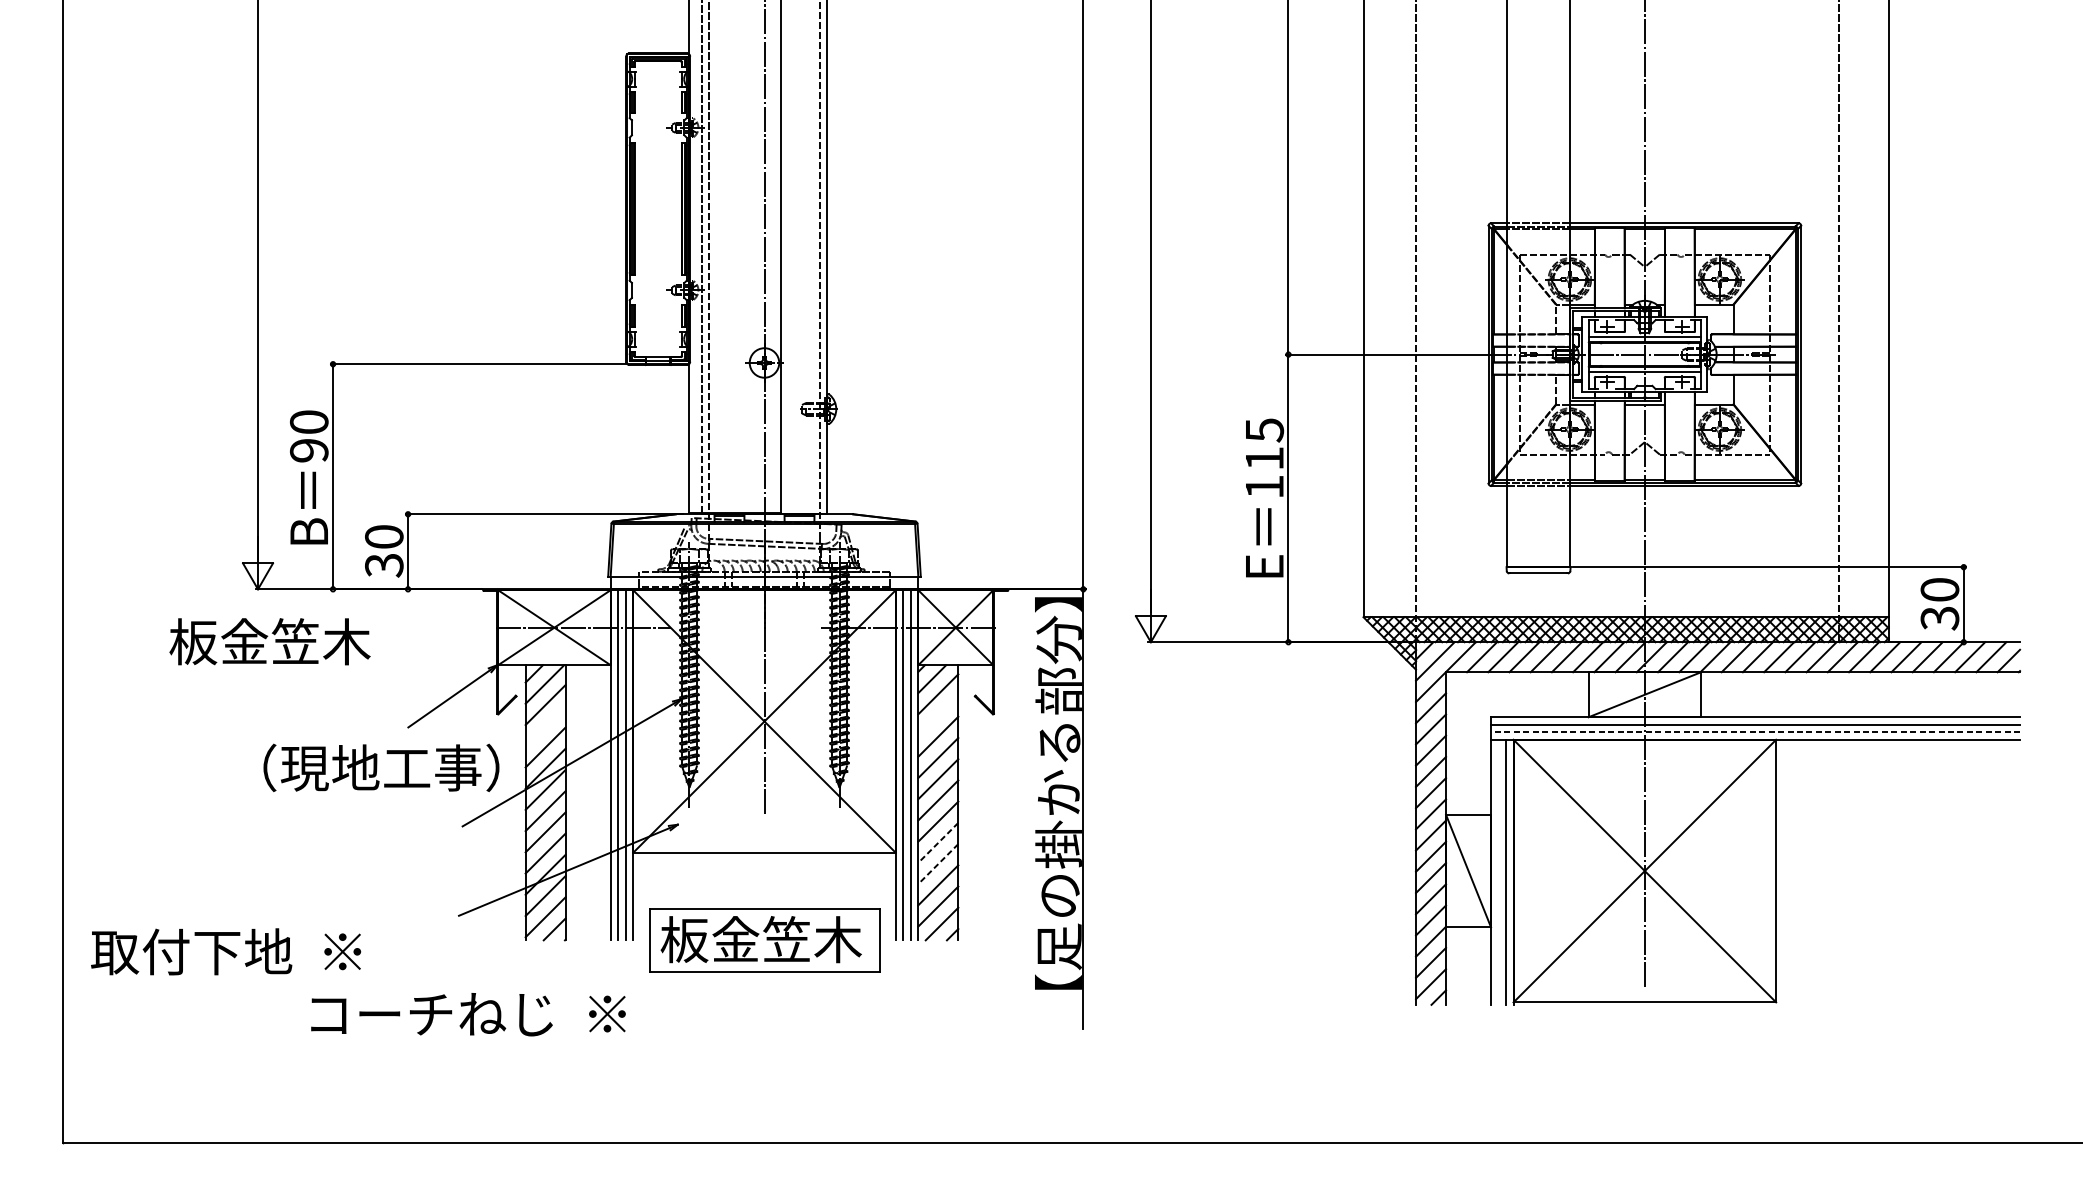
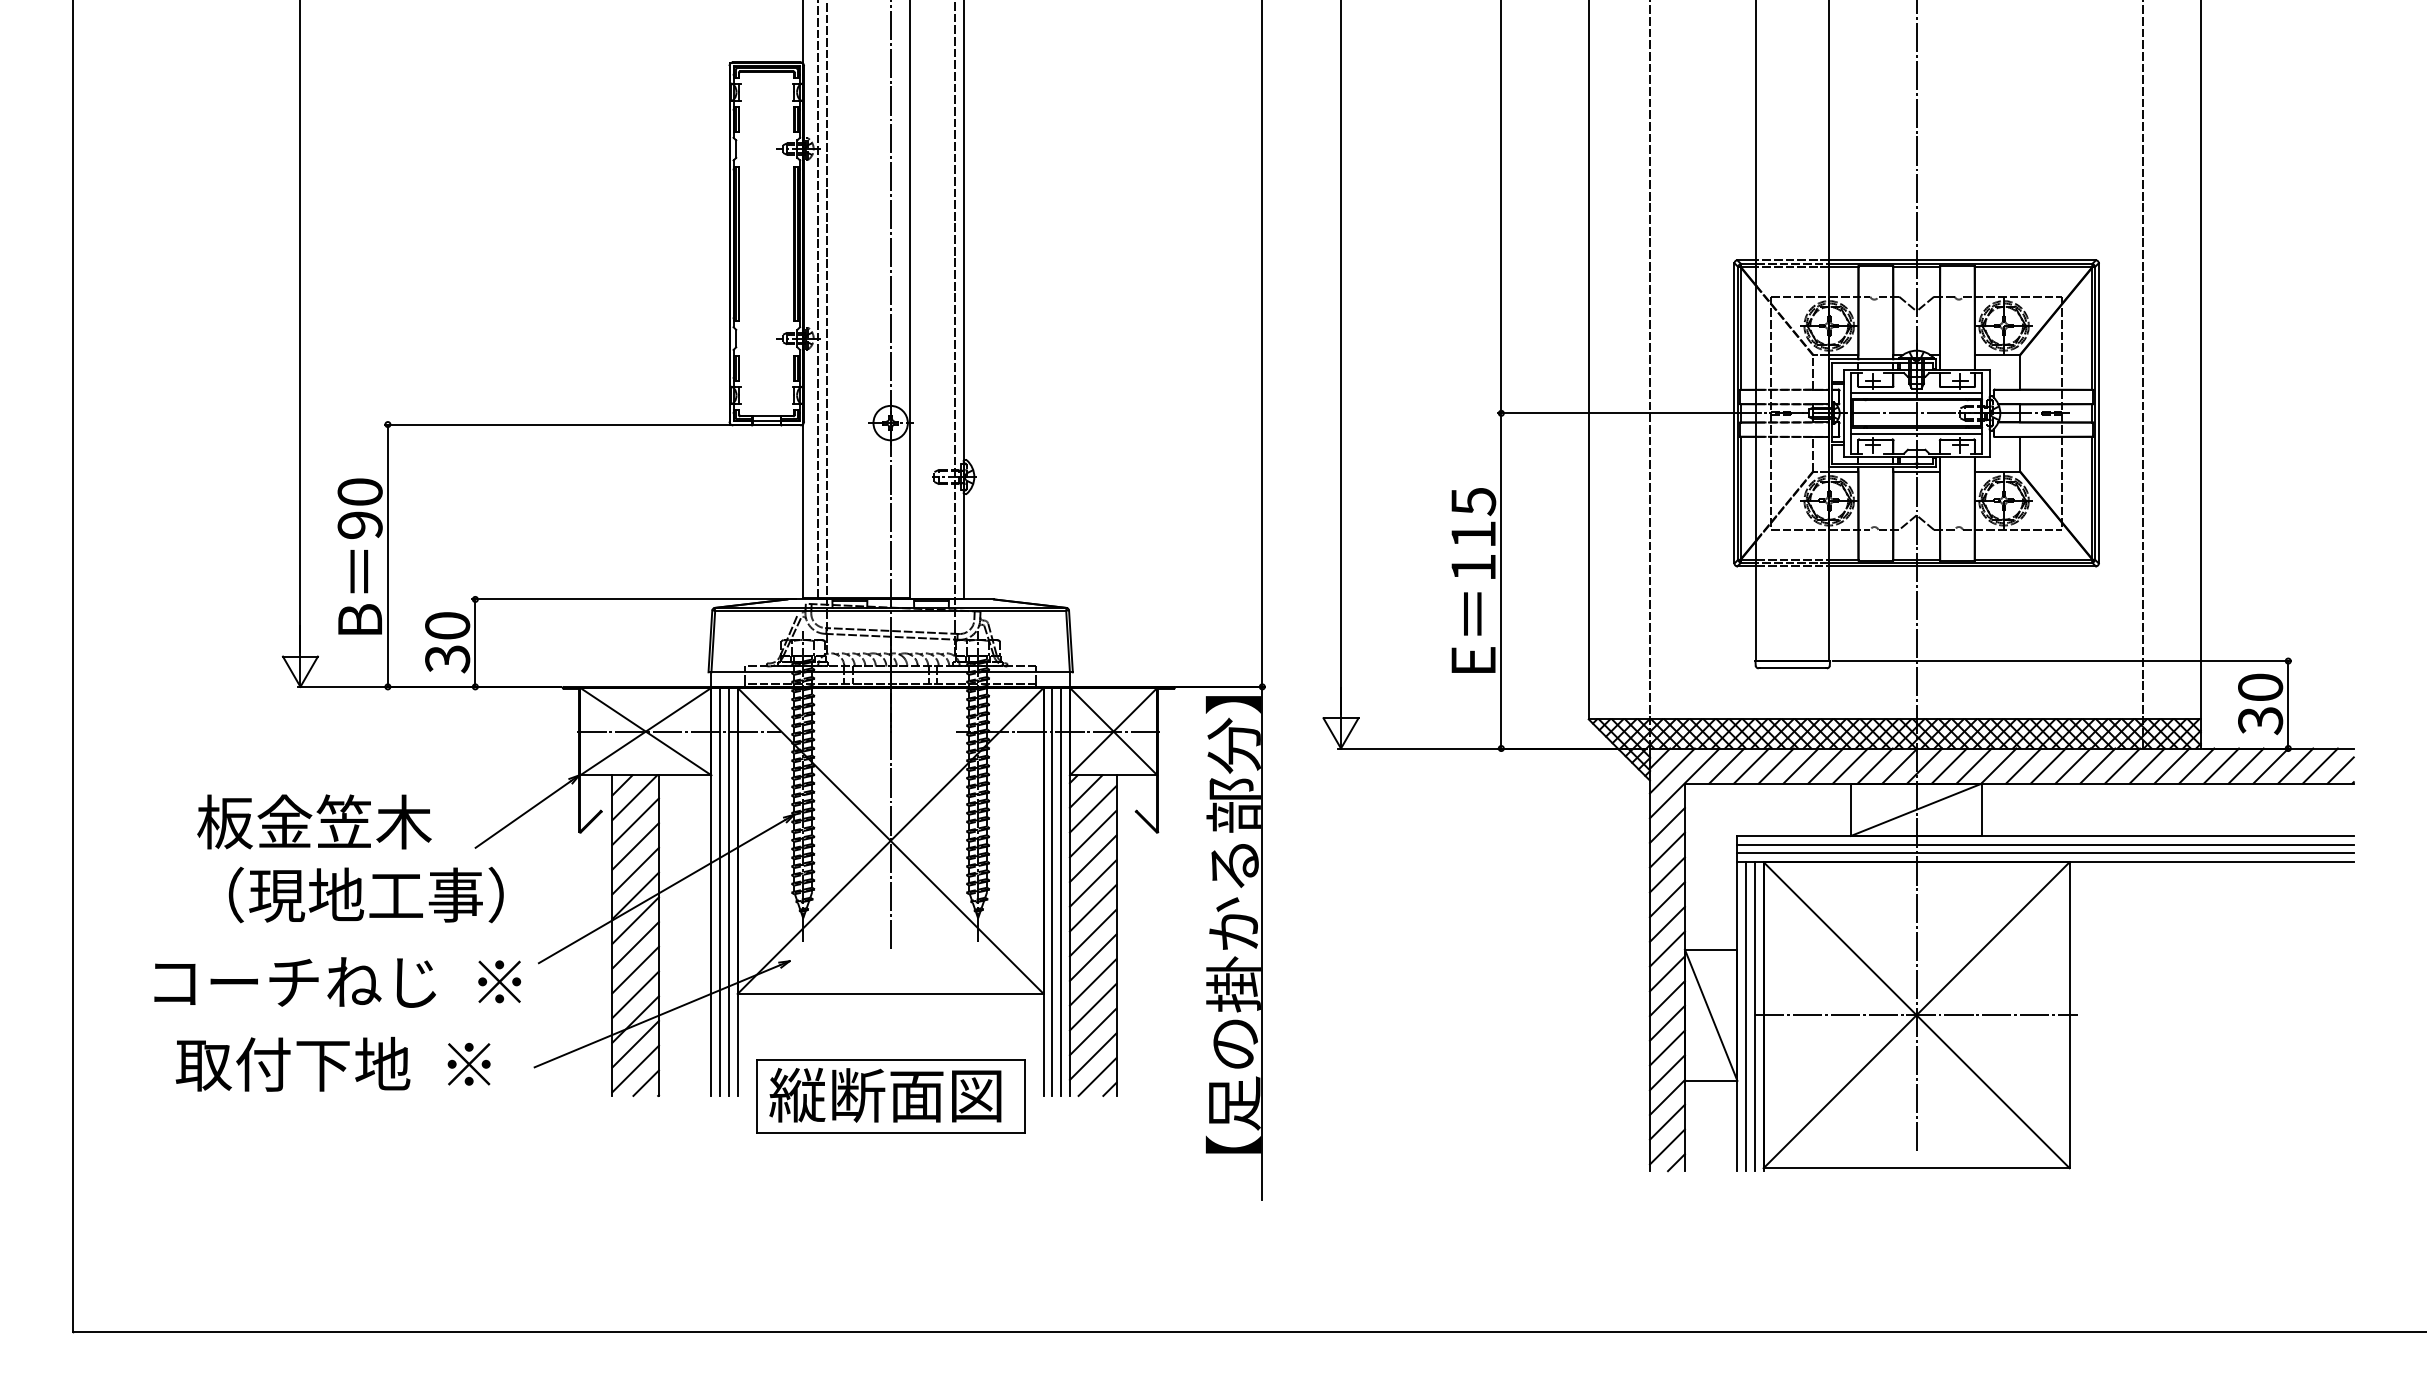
text: (270, 641) -> (314, 821), moved
line: (937, 715) -> (1092, 833), added
line: (545, 726) -> (635, 846), added
line: (1755, 732) -> (2045, 853), dashed -> solid
text: (380, 767) -> (365, 894), moved
line: (938, 842) -> (1093, 982), dashed -> solid
line: (938, 864) -> (1093, 1007), dashed -> solid
line: (1644, 871) -> (1916, 1015), added
line: (1498, 872) -> (1746, 1016), added
text: (760, 939) -> (886, 1094), 板金笠木 -> 縦断面図
text: (225, 951) -> (332, 1063), moved
text: (468, 1014) -> (337, 982), moved

